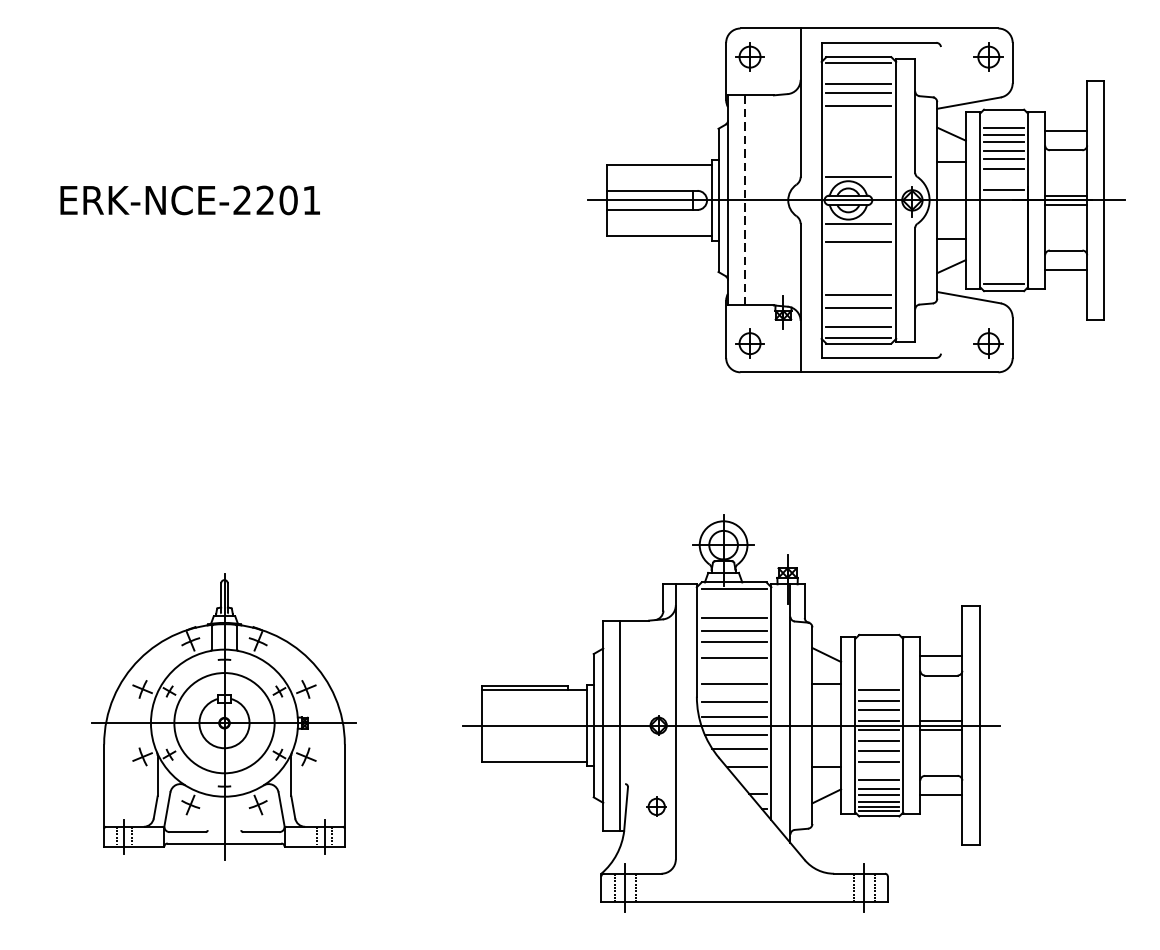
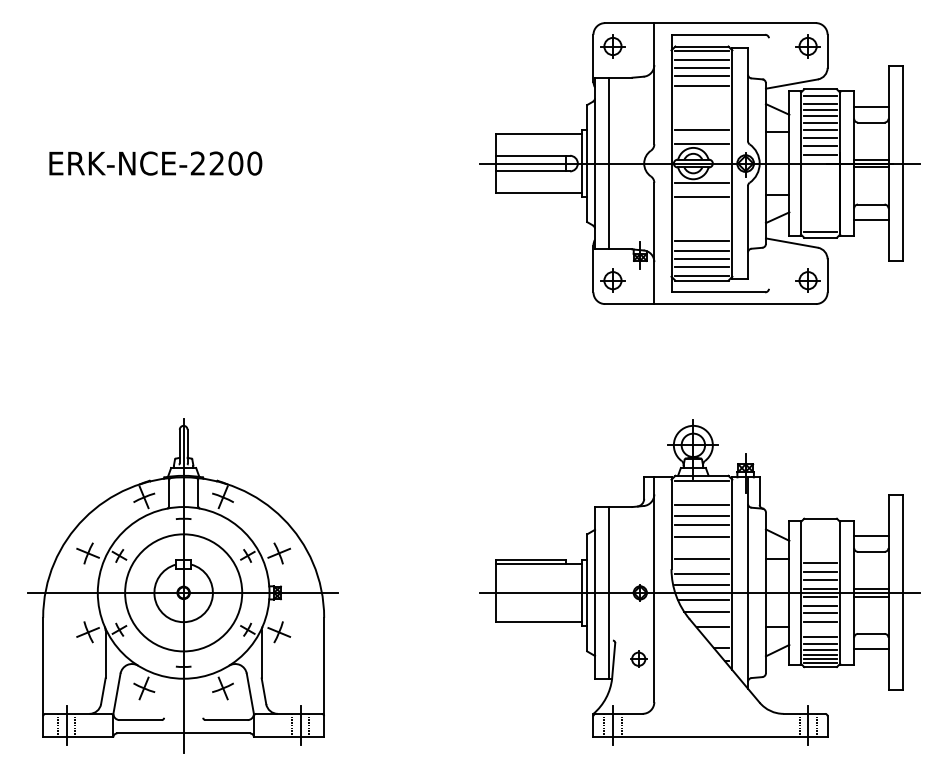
line: (858, 74) -> (701, 60), added
line: (1003, 117) -> (820, 95), added
line: (858, 158) -> (701, 129), added
line: (1003, 178) -> (820, 145), added
text: (311, 200) -> (254, 163), ERK-NCE-2201 -> ERK-NCE-2200
line: (745, 200) -> (609, 163), dashed -> solid
line: (858, 316) -> (701, 258), added
part: (731, 712) -> (699, 582), moved
part: (223, 716) -> (182, 585), size x1.43

